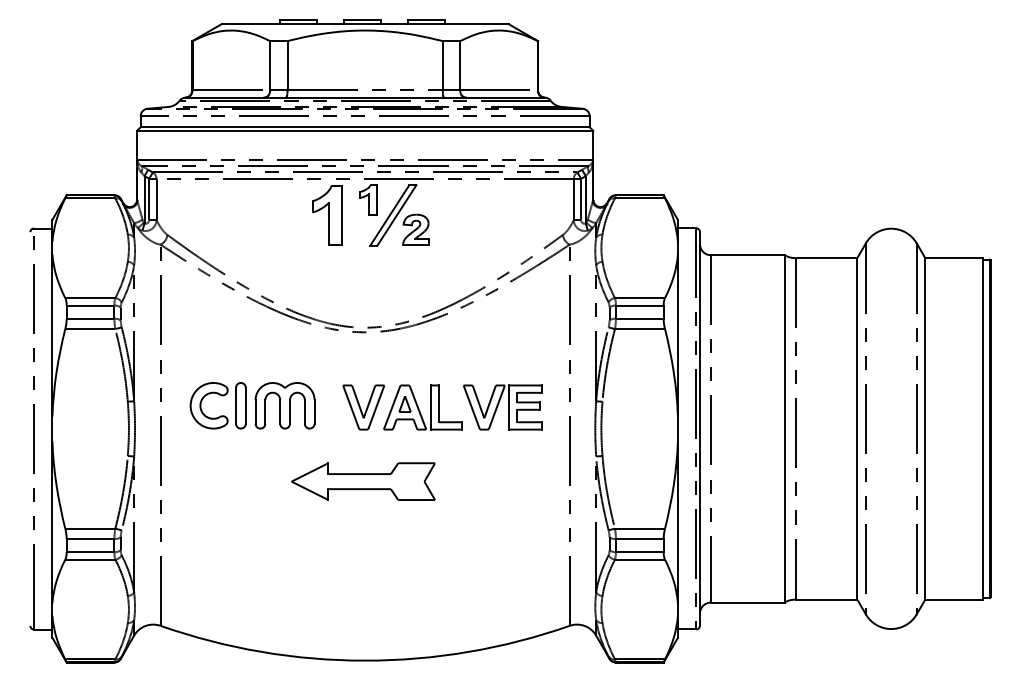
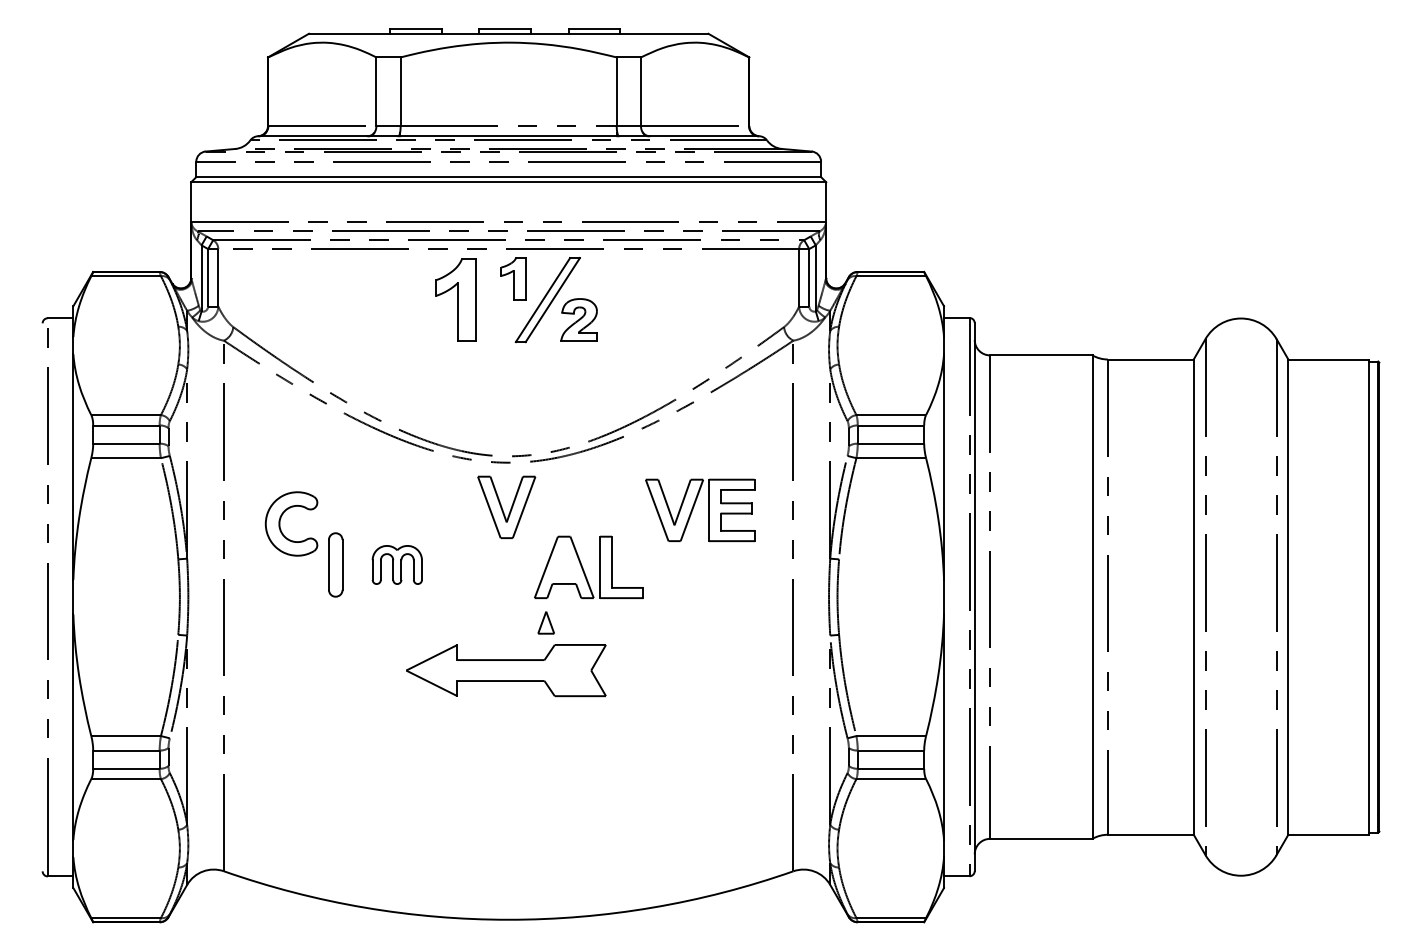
part: (404, 404) -> (545, 622), moved
part: (498, 404) -> (694, 506), moved
part: (201, 405) -> (280, 523), moved
part: (285, 405) -> (397, 564), size x0.6
part: (363, 406) -> (506, 506), moved

